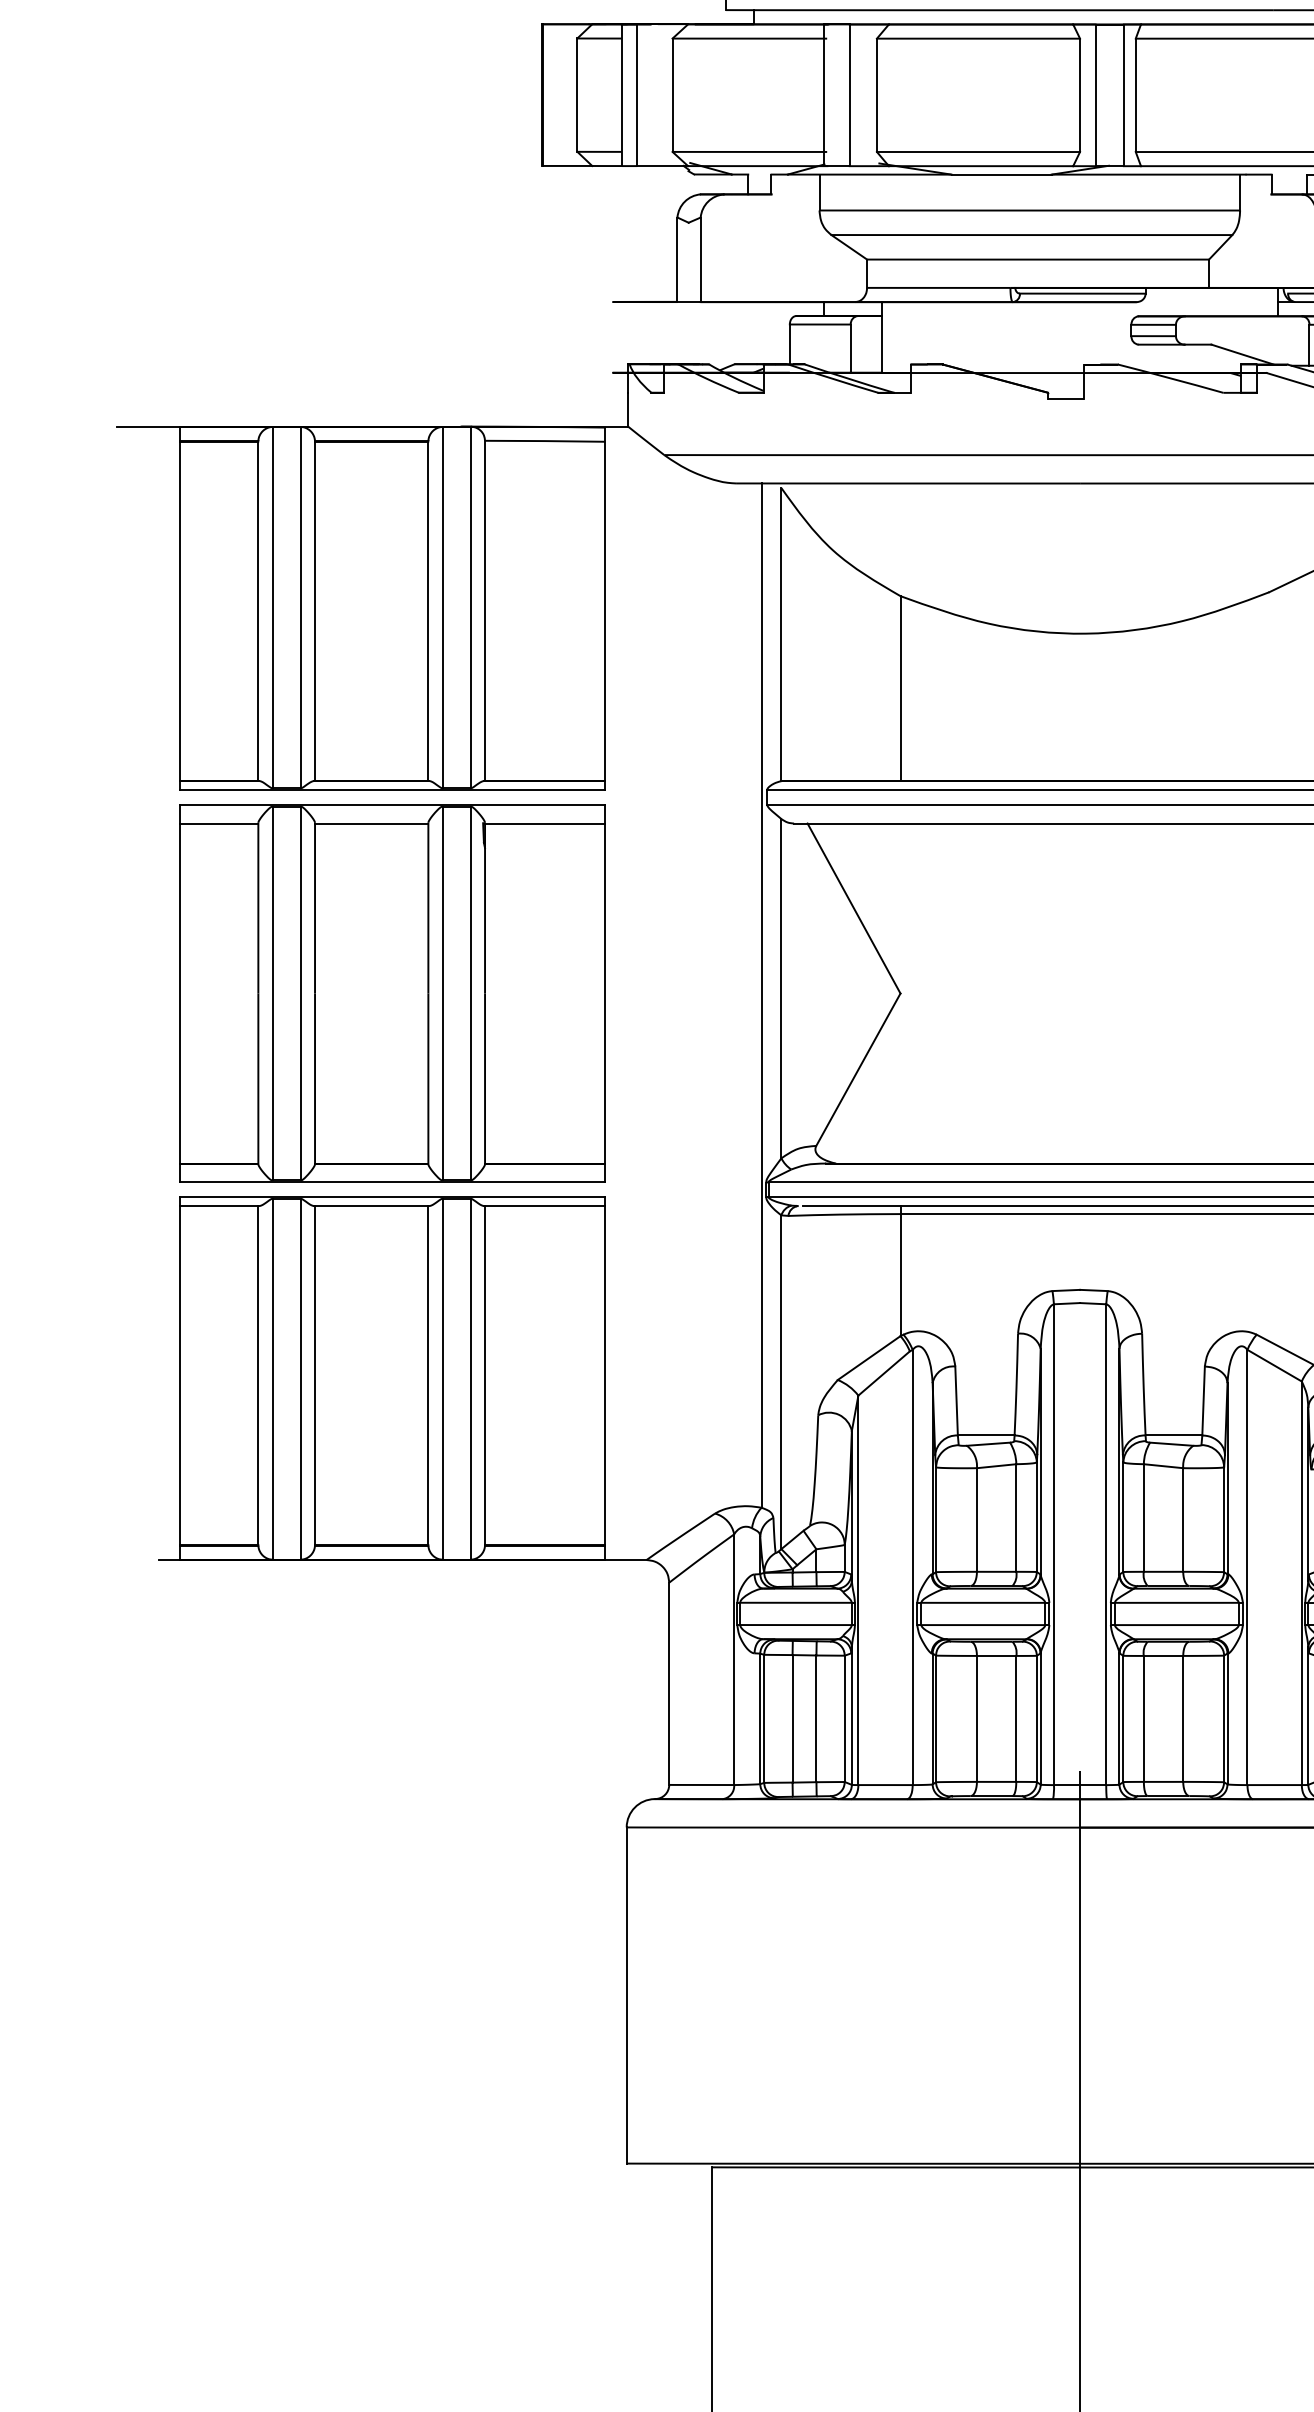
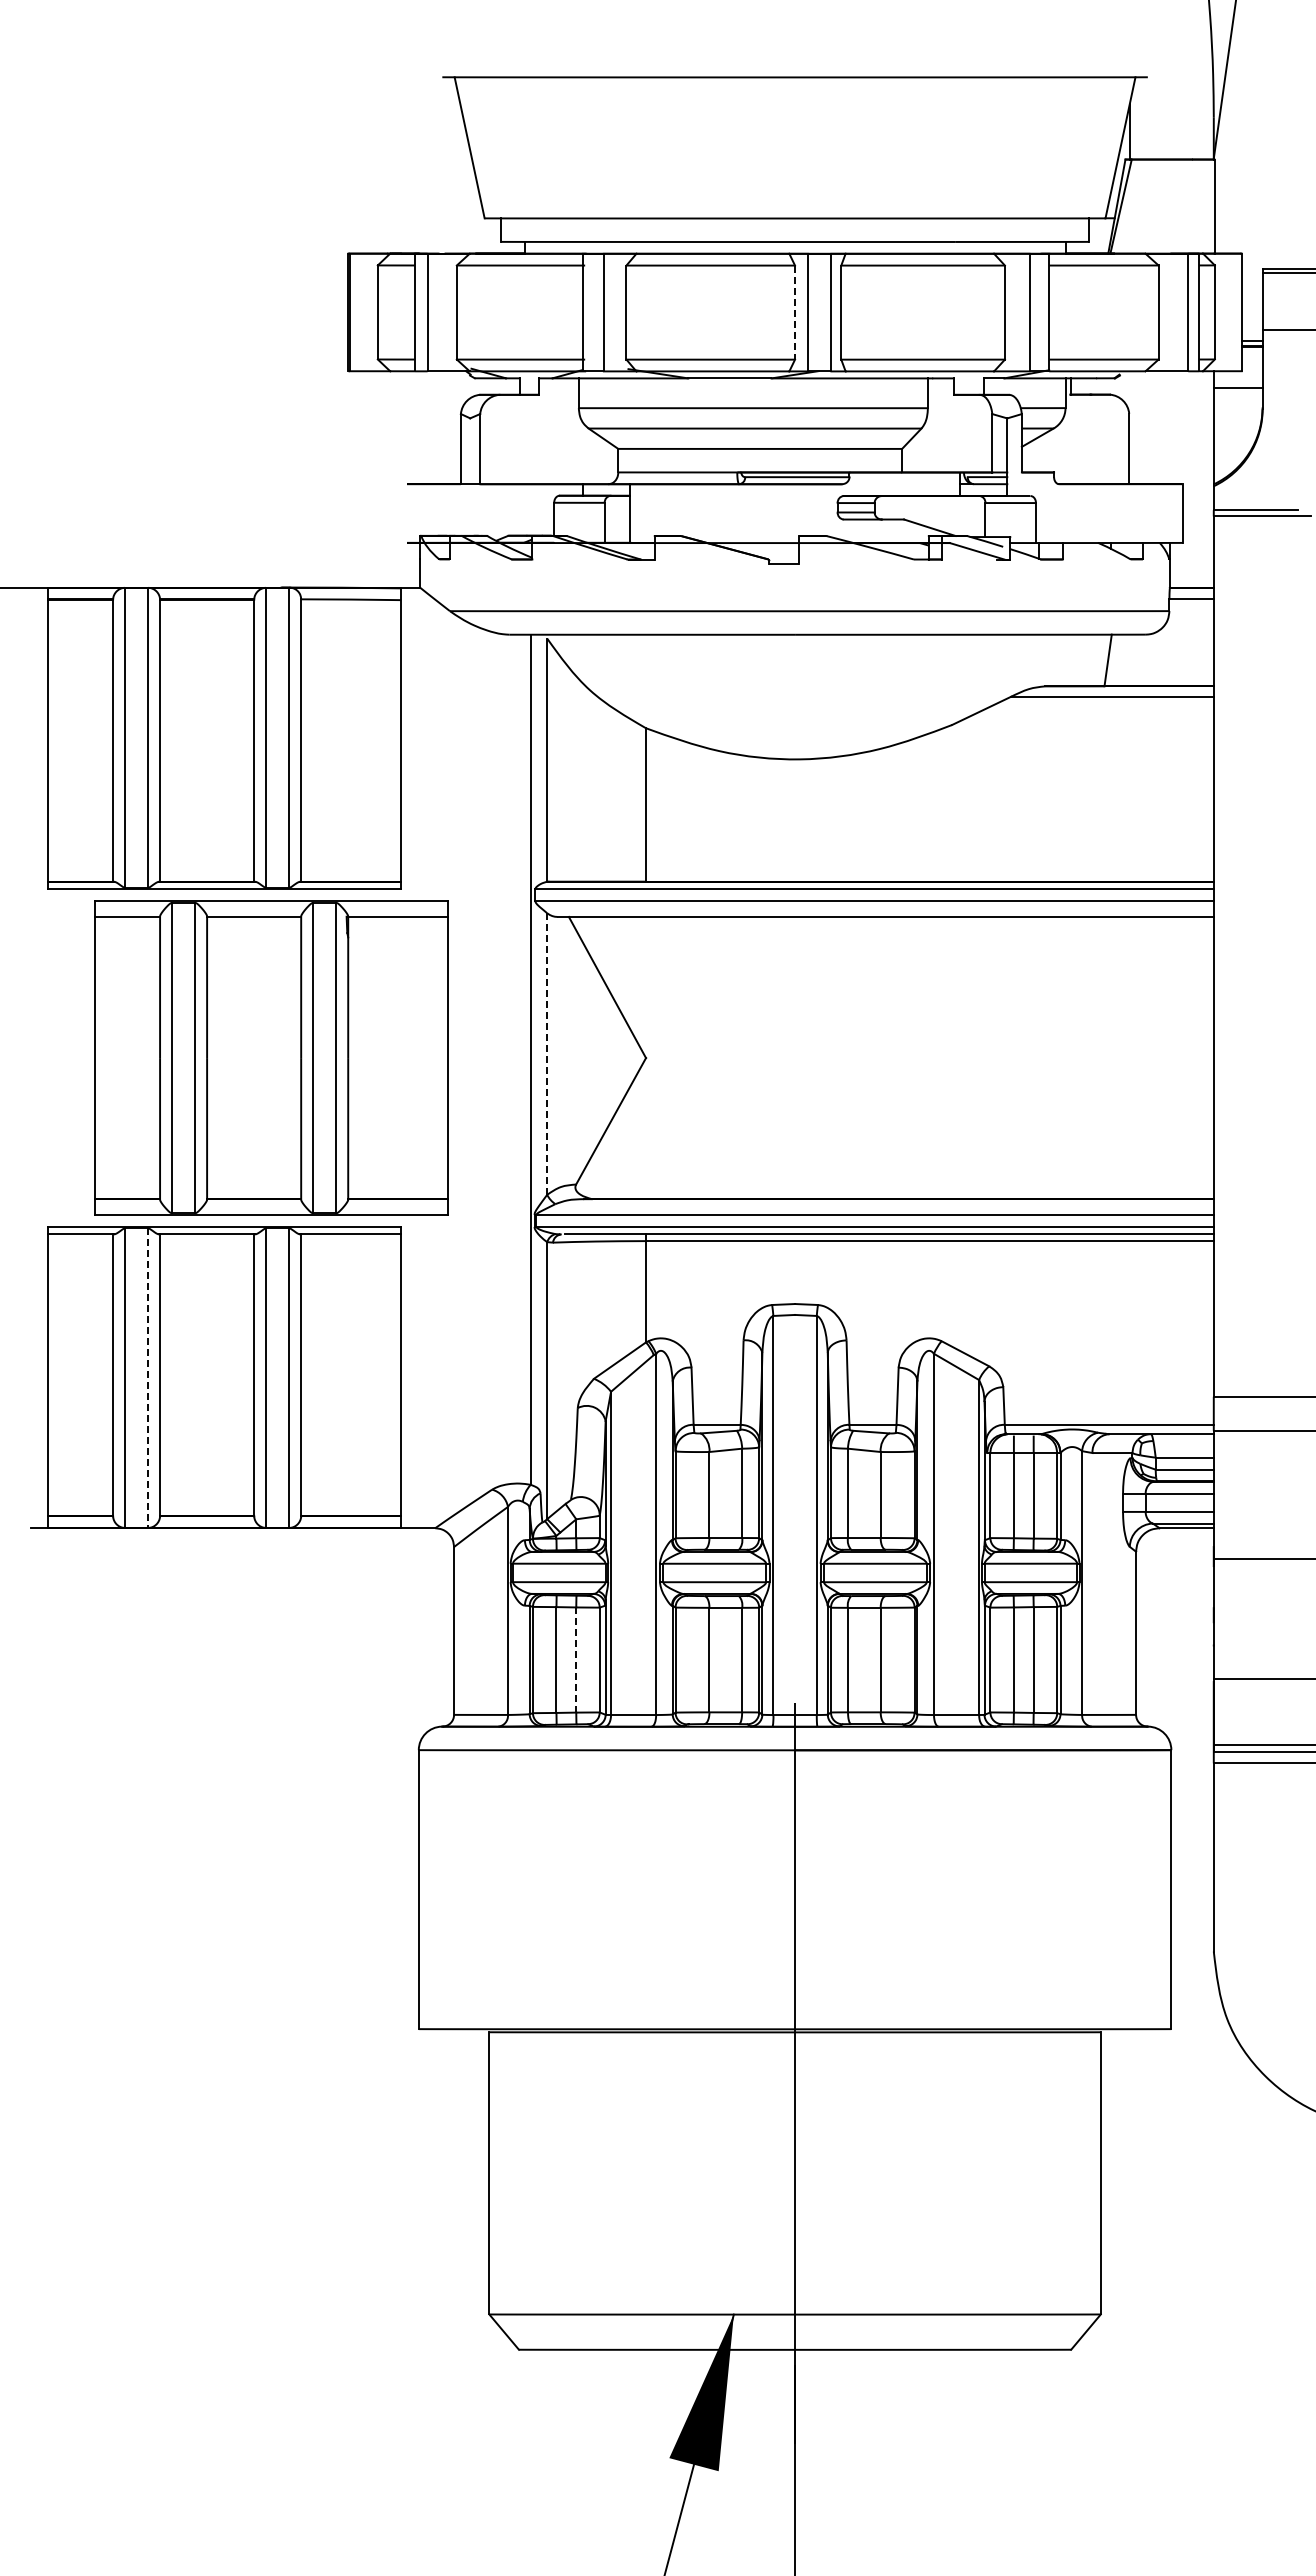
line: (1080, 96) -> (795, 313), solid -> dashed
line: (781, 989) -> (547, 1054), solid -> dashed
part: (392, 992) -> (271, 1057), moved
line: (301, 1379) -> (148, 1378), solid -> dashed
line: (816, 1719) -> (576, 1660), solid -> dashed

